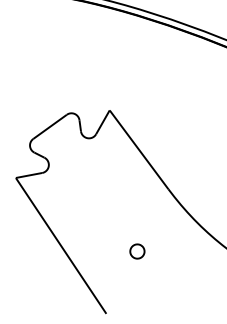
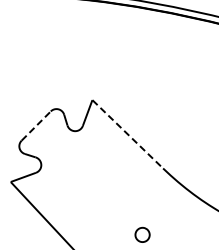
line: (50, 126) -> (36, 125), solid -> dashed
line: (139, 150) -> (128, 134), solid -> dashed

